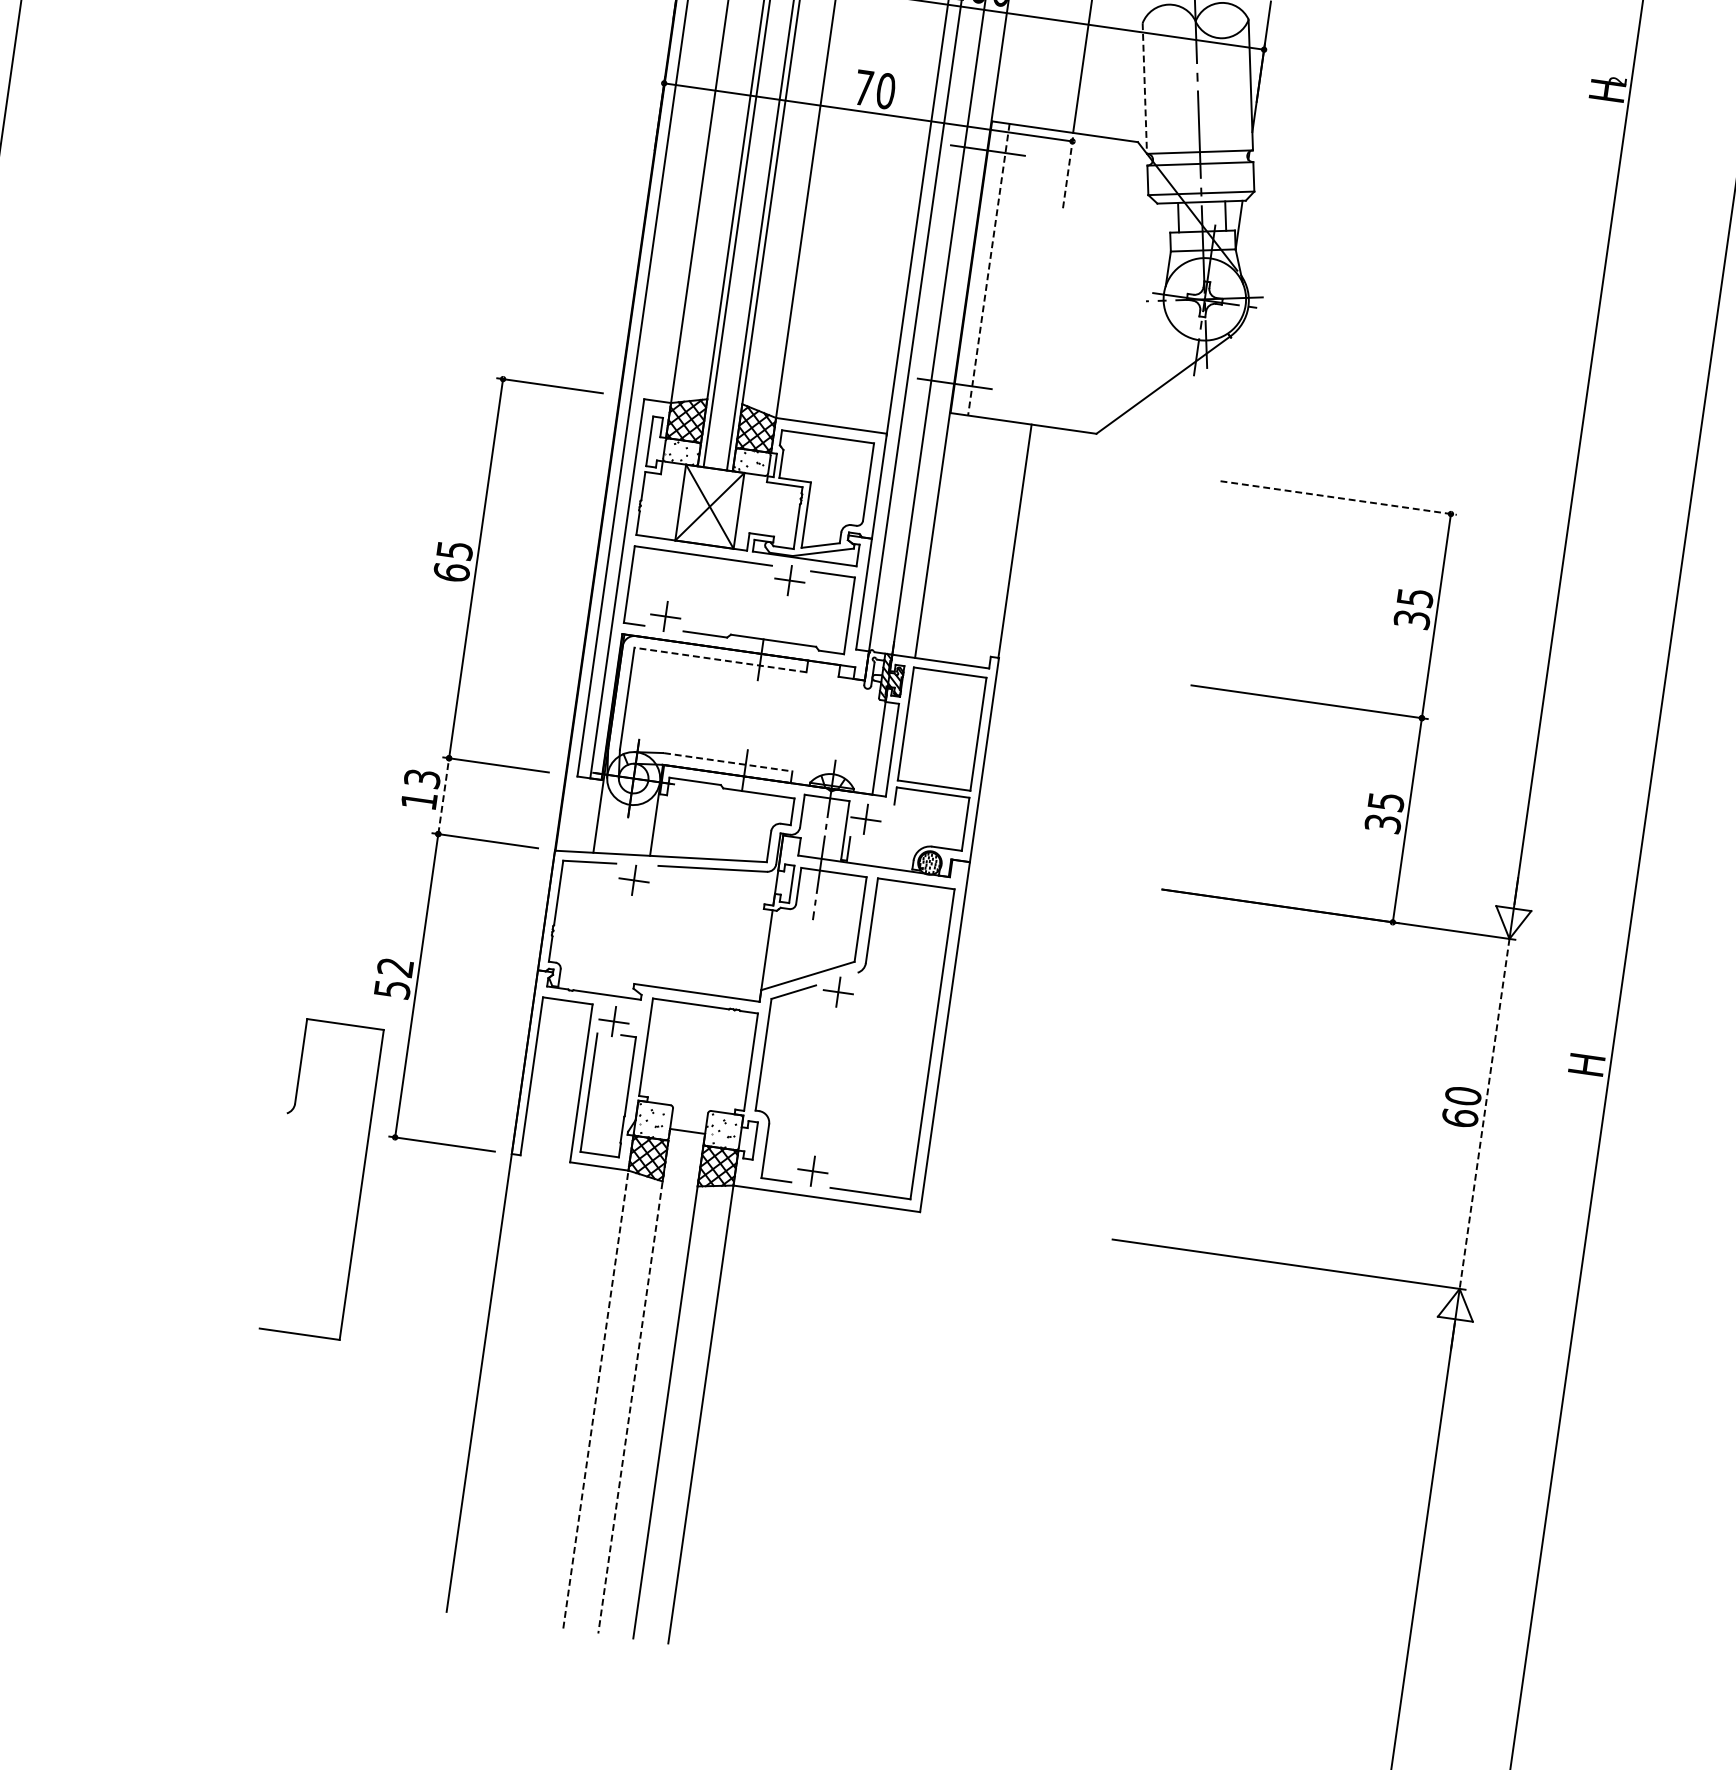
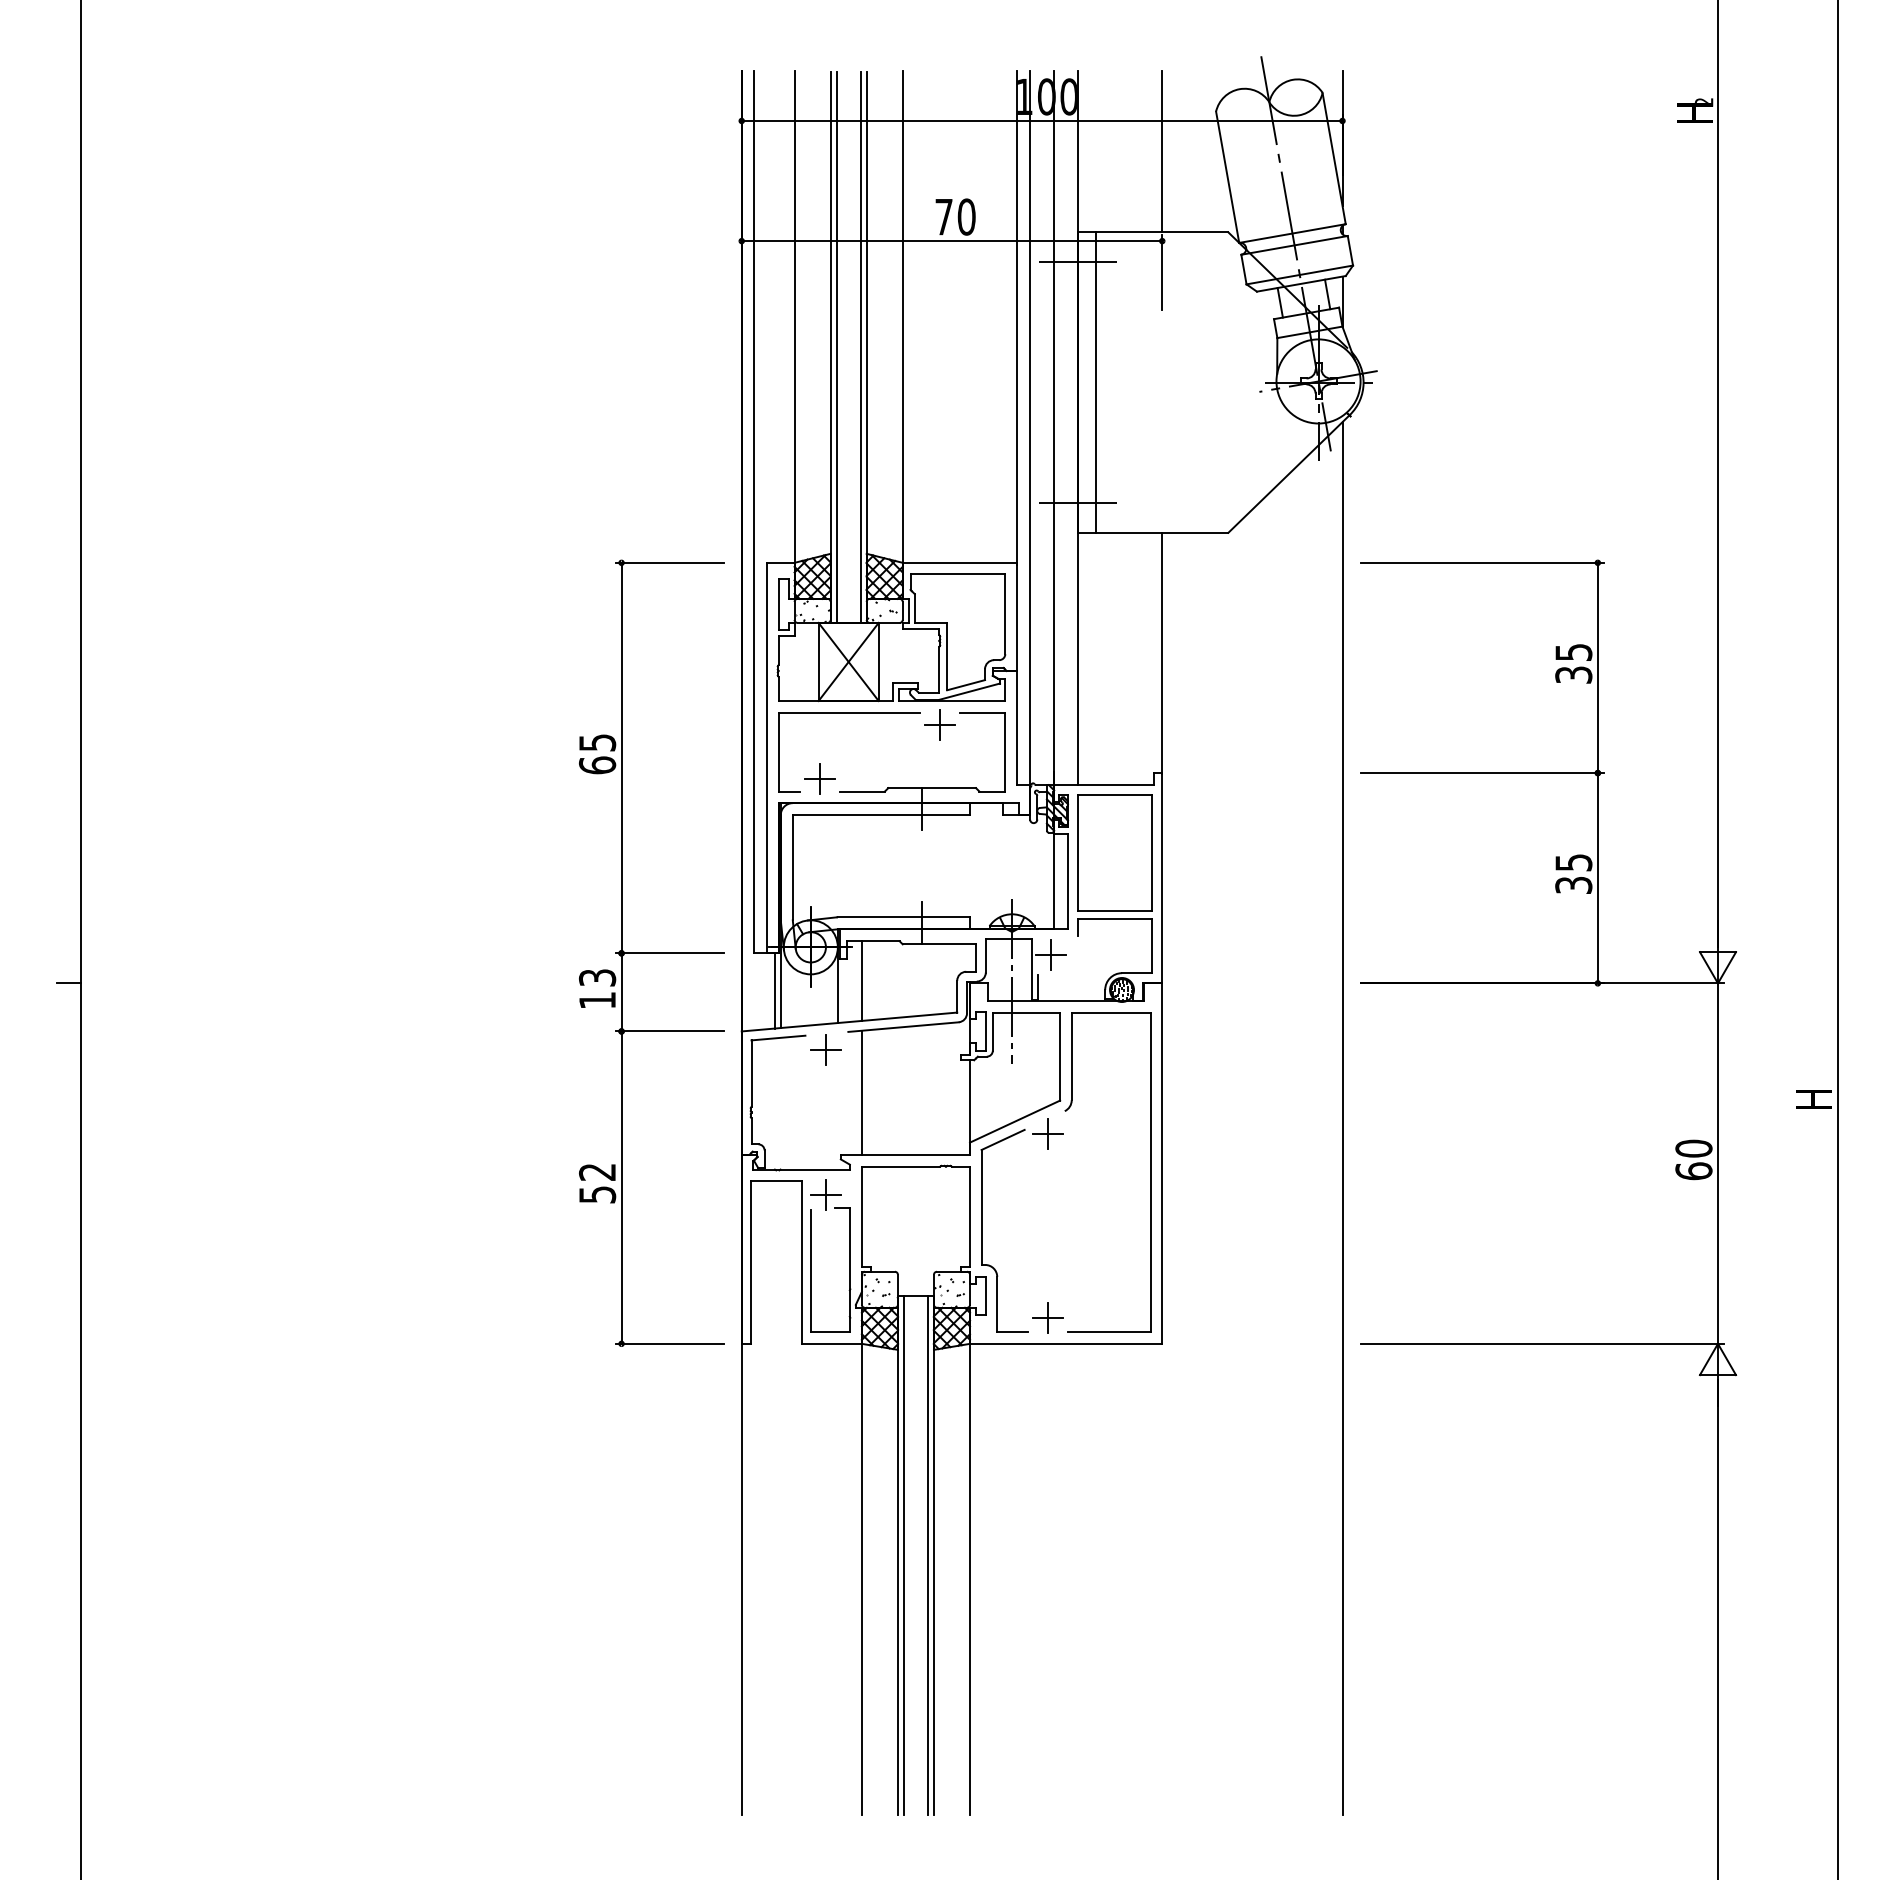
line: (1144, 88) -> (1227, 177), dashed -> solid
line: (1068, 171) -> (1162, 272), dashed -> solid
line: (988, 270) -> (1096, 383), dashed -> solid
line: (1339, 497) -> (1482, 562), dashed -> solid
line: (720, 660) -> (881, 815), dashed -> solid
line: (728, 762) -> (904, 917), dashed -> solid
line: (443, 795) -> (621, 991), dashed -> solid
line: (592, 815) -> (774, 990), added
line: (678, 817) -> (861, 980), added
line: (662, 926) -> (861, 1092), added
line: (1126, 1018) -> (1342, 1118), added
line: (1483, 1114) -> (1717, 1164), dashed -> solid
part: (361, 1184) -> (594, 1396), removed
line: (633, 1381) -> (897, 1555), dashed -> solid
line: (639, 1381) -> (903, 1555), added
line: (662, 1385) -> (927, 1555), added
line: (595, 1399) -> (861, 1579), dashed -> solid

